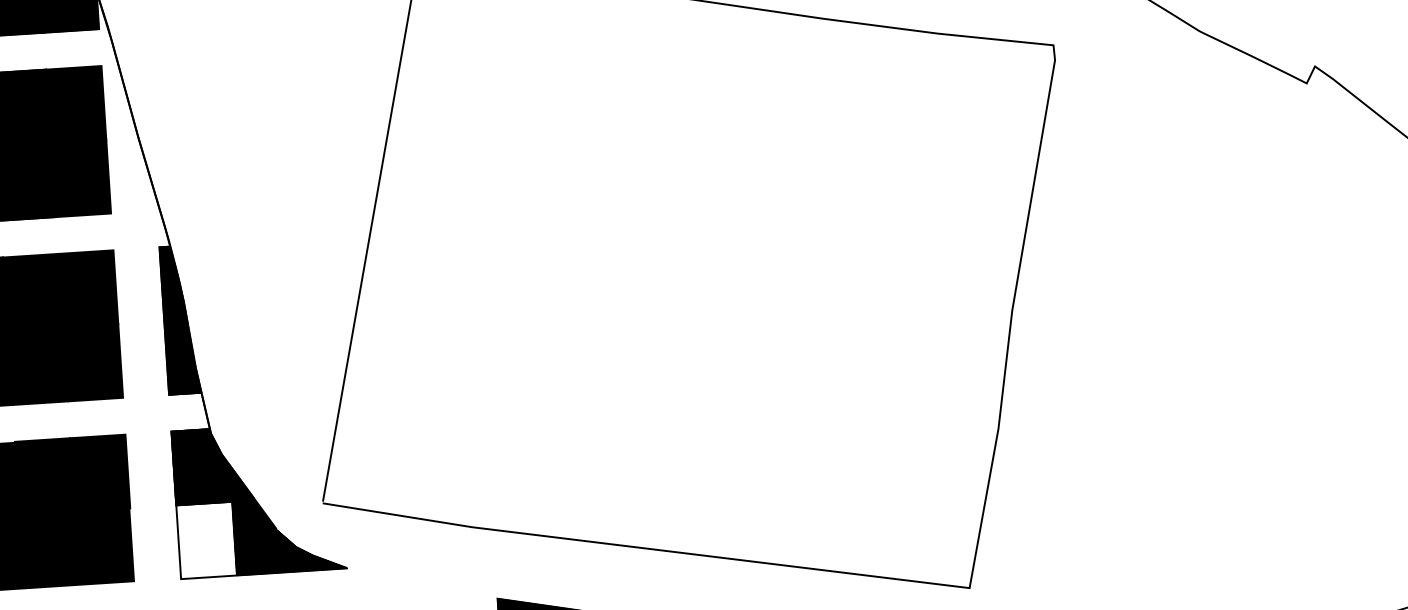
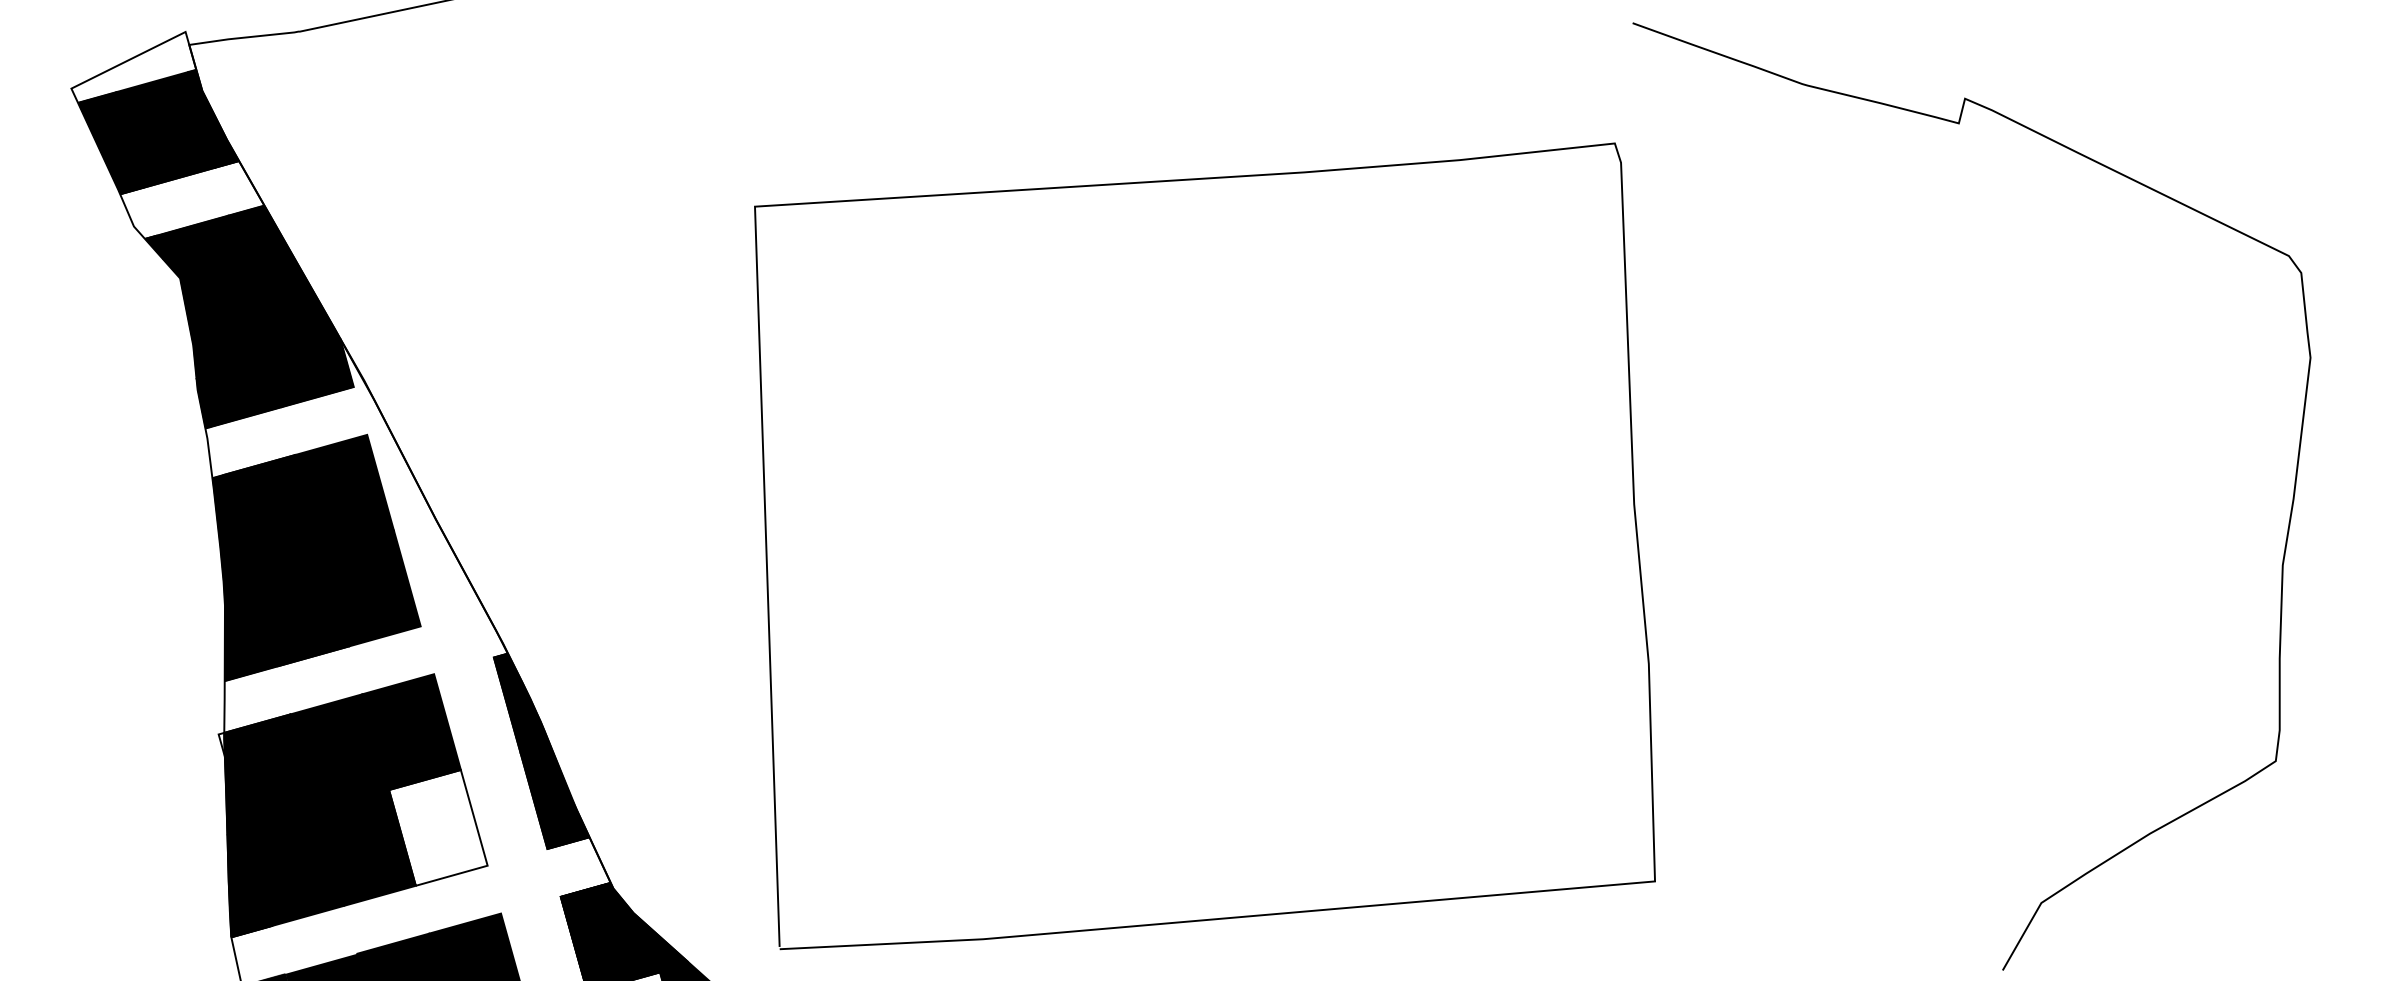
fill: (93, 362) -> (438, 827), removed

